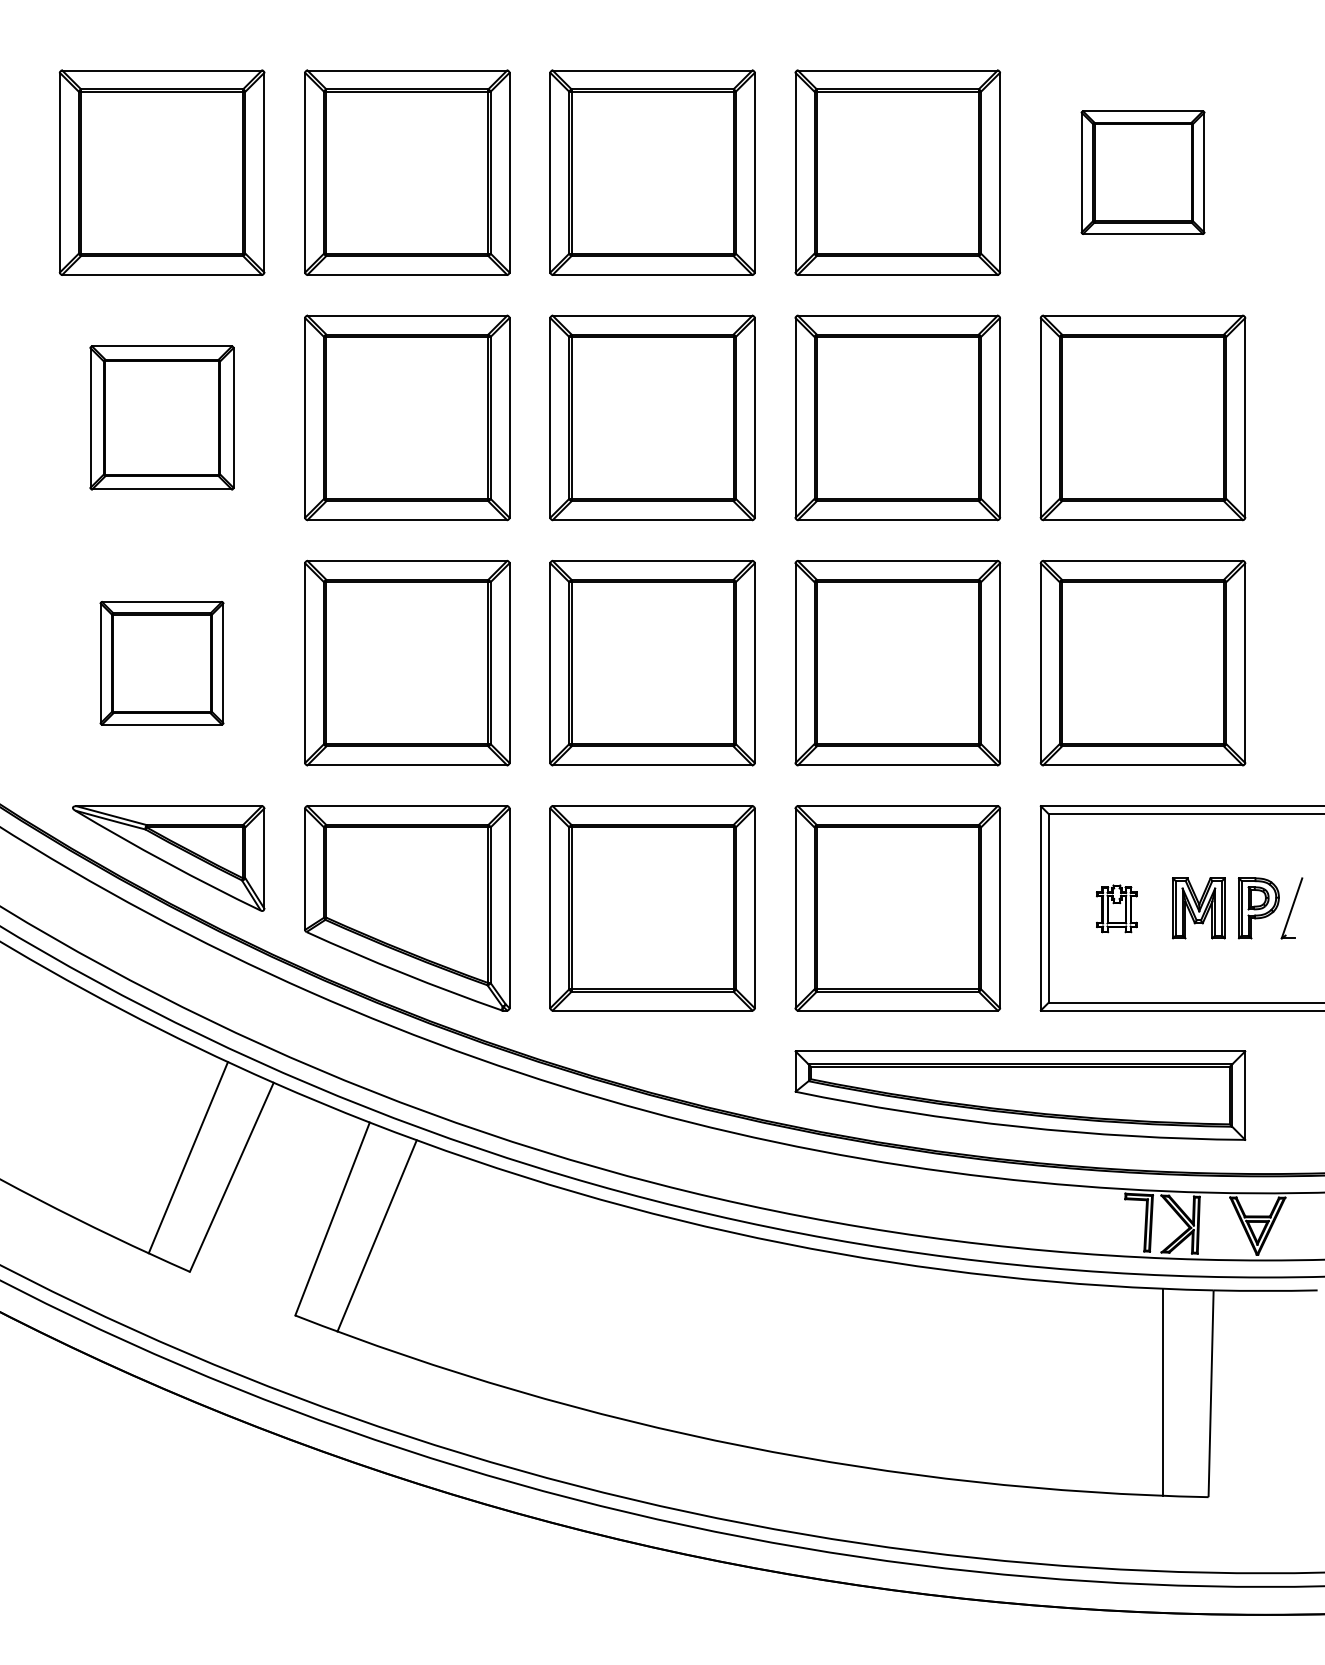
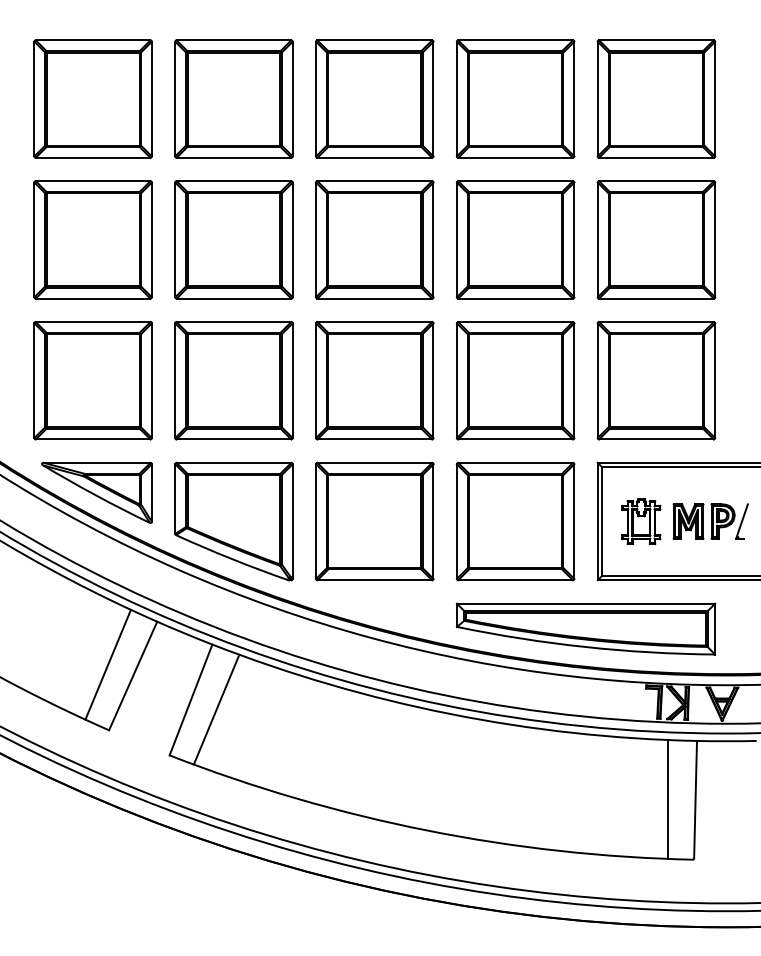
part: (1143, 171) -> (656, 98), size x1.67
part: (161, 417) -> (92, 239), size x1.43
part: (161, 662) -> (92, 380), size x1.67
part: (1116, 908) -> (641, 521), size x1.67

